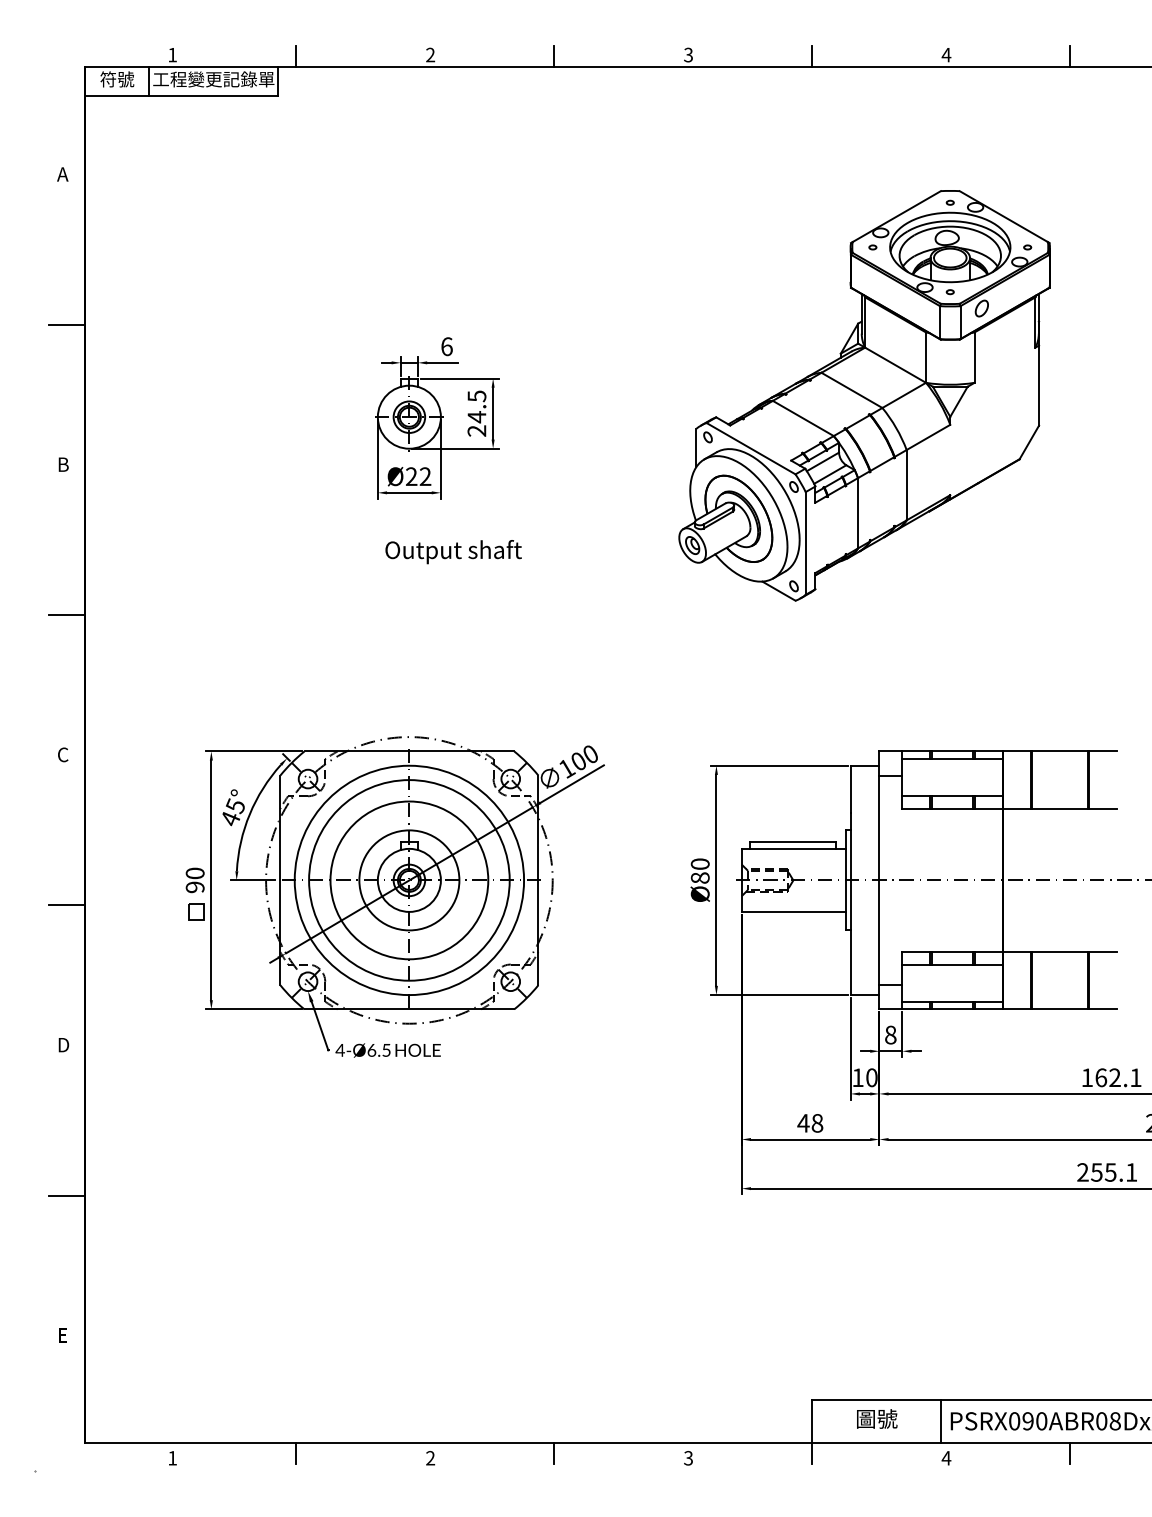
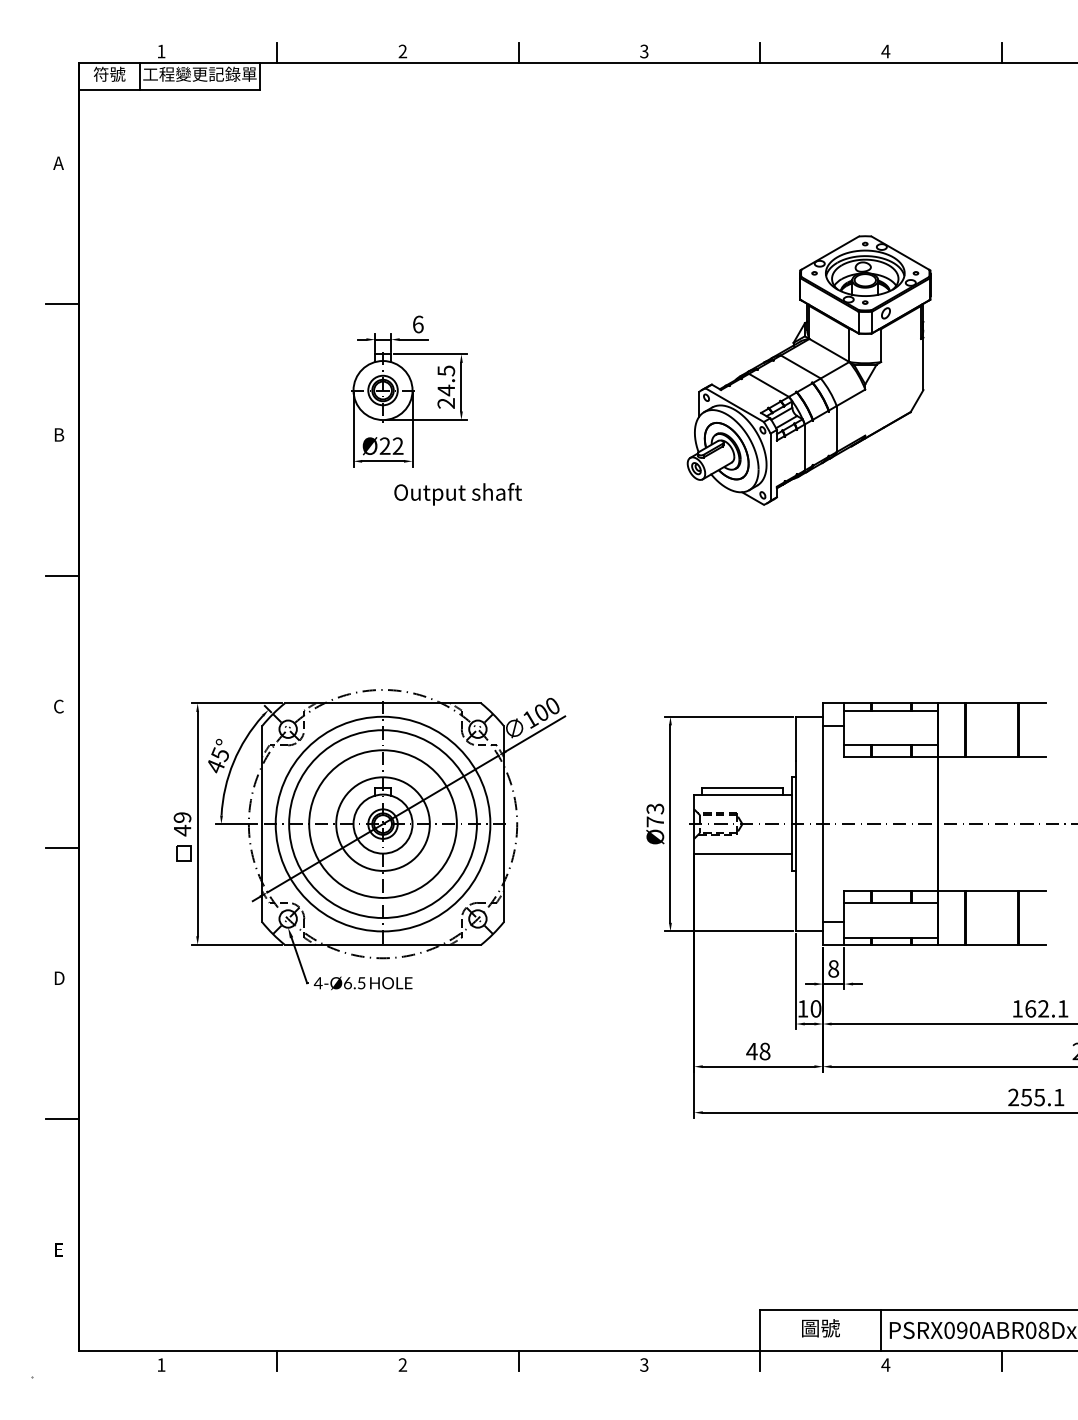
part: (864, 395) -> (809, 370), size x0.7
text: (453, 552) -> (458, 494), moved
text: (699, 870) -> (654, 814), Ø80 -> Ø73
text: (194, 880) -> (181, 824), 90 -> 49

